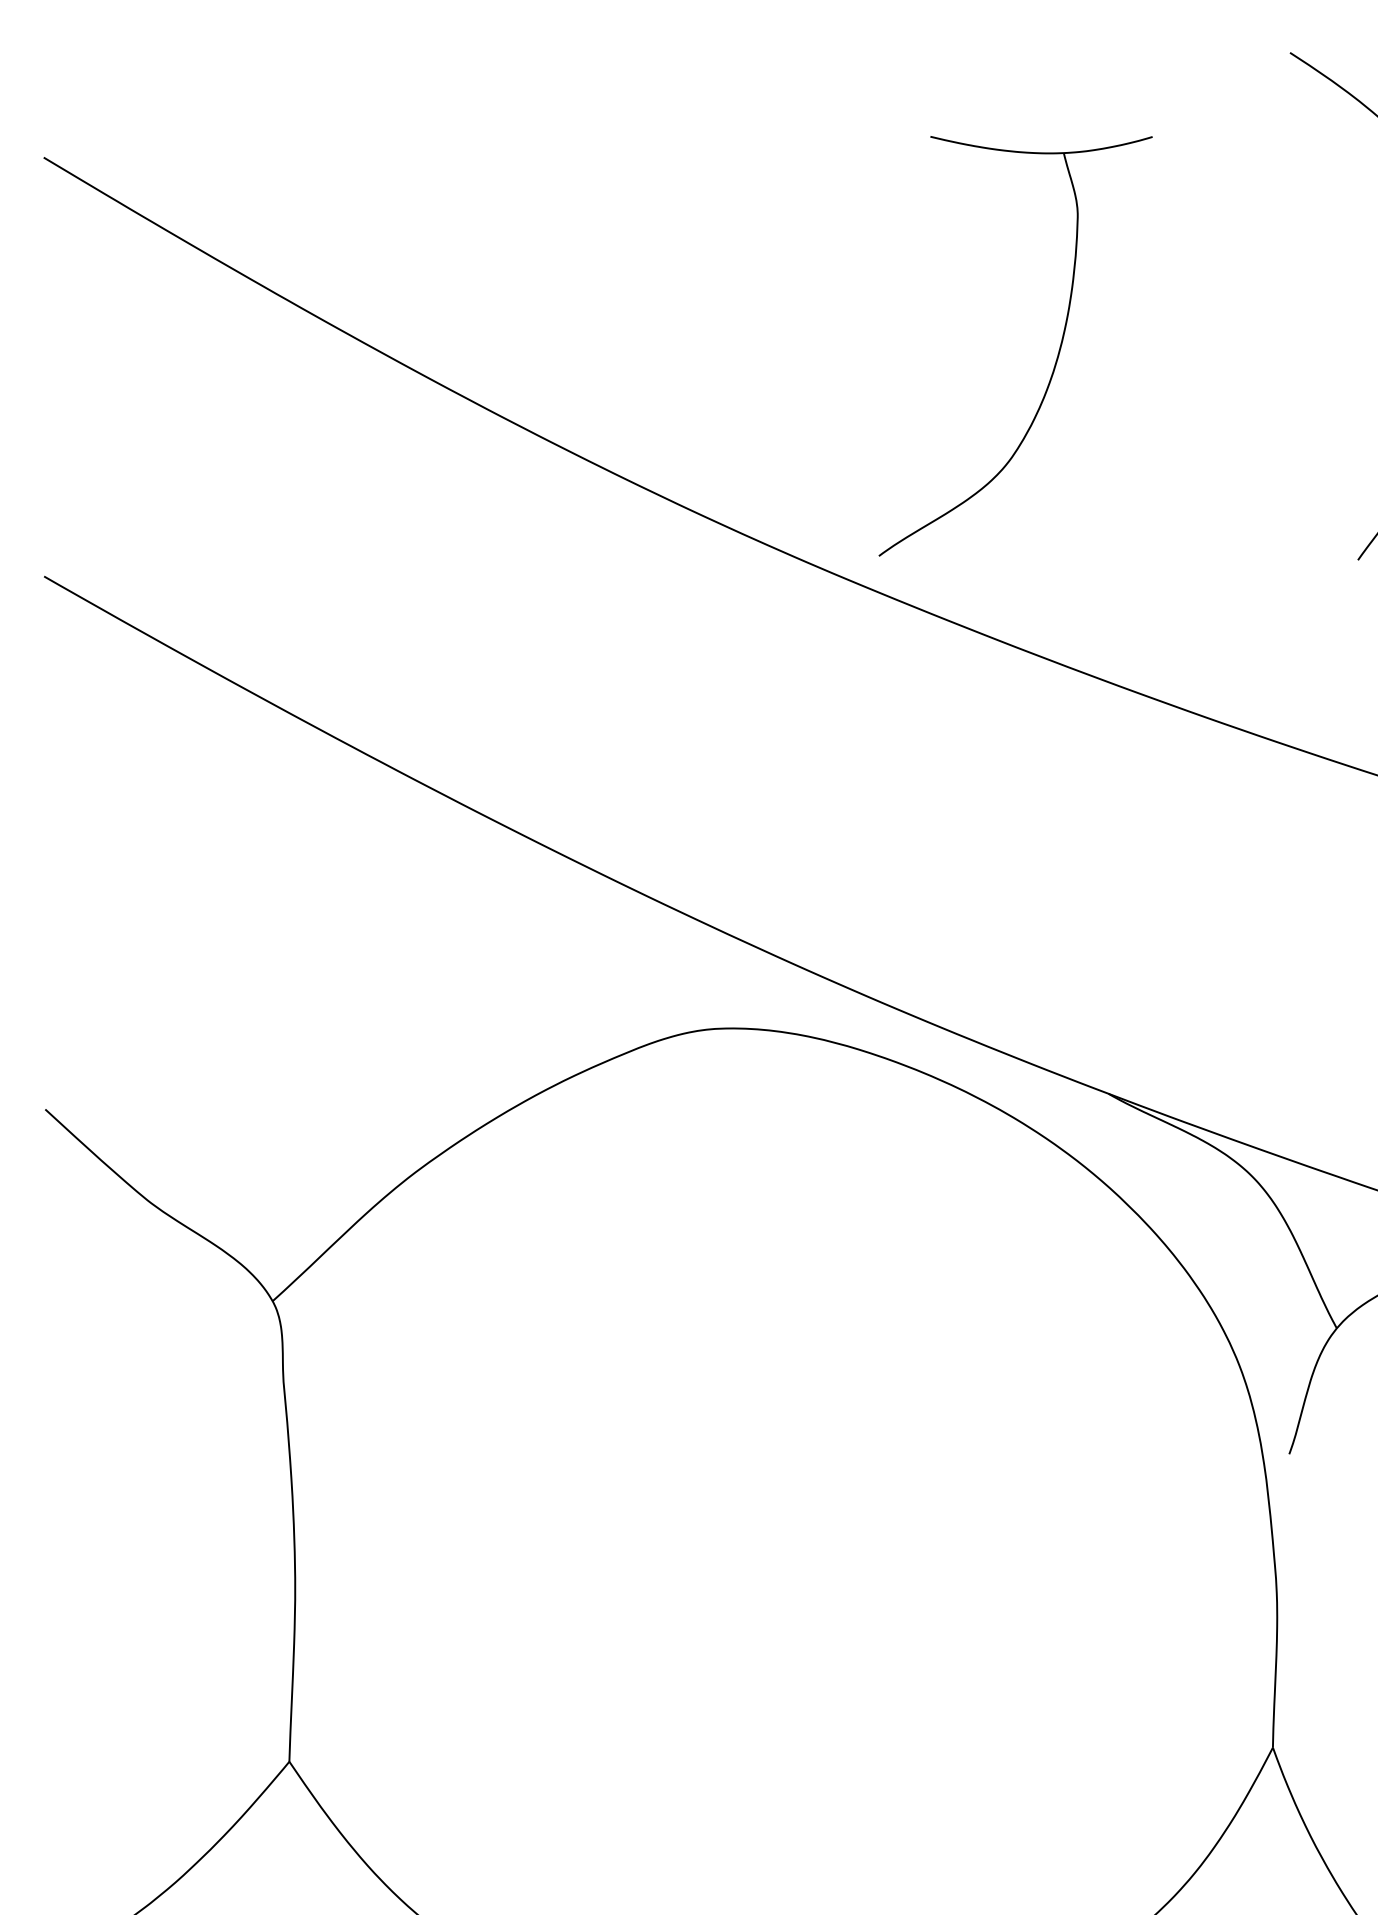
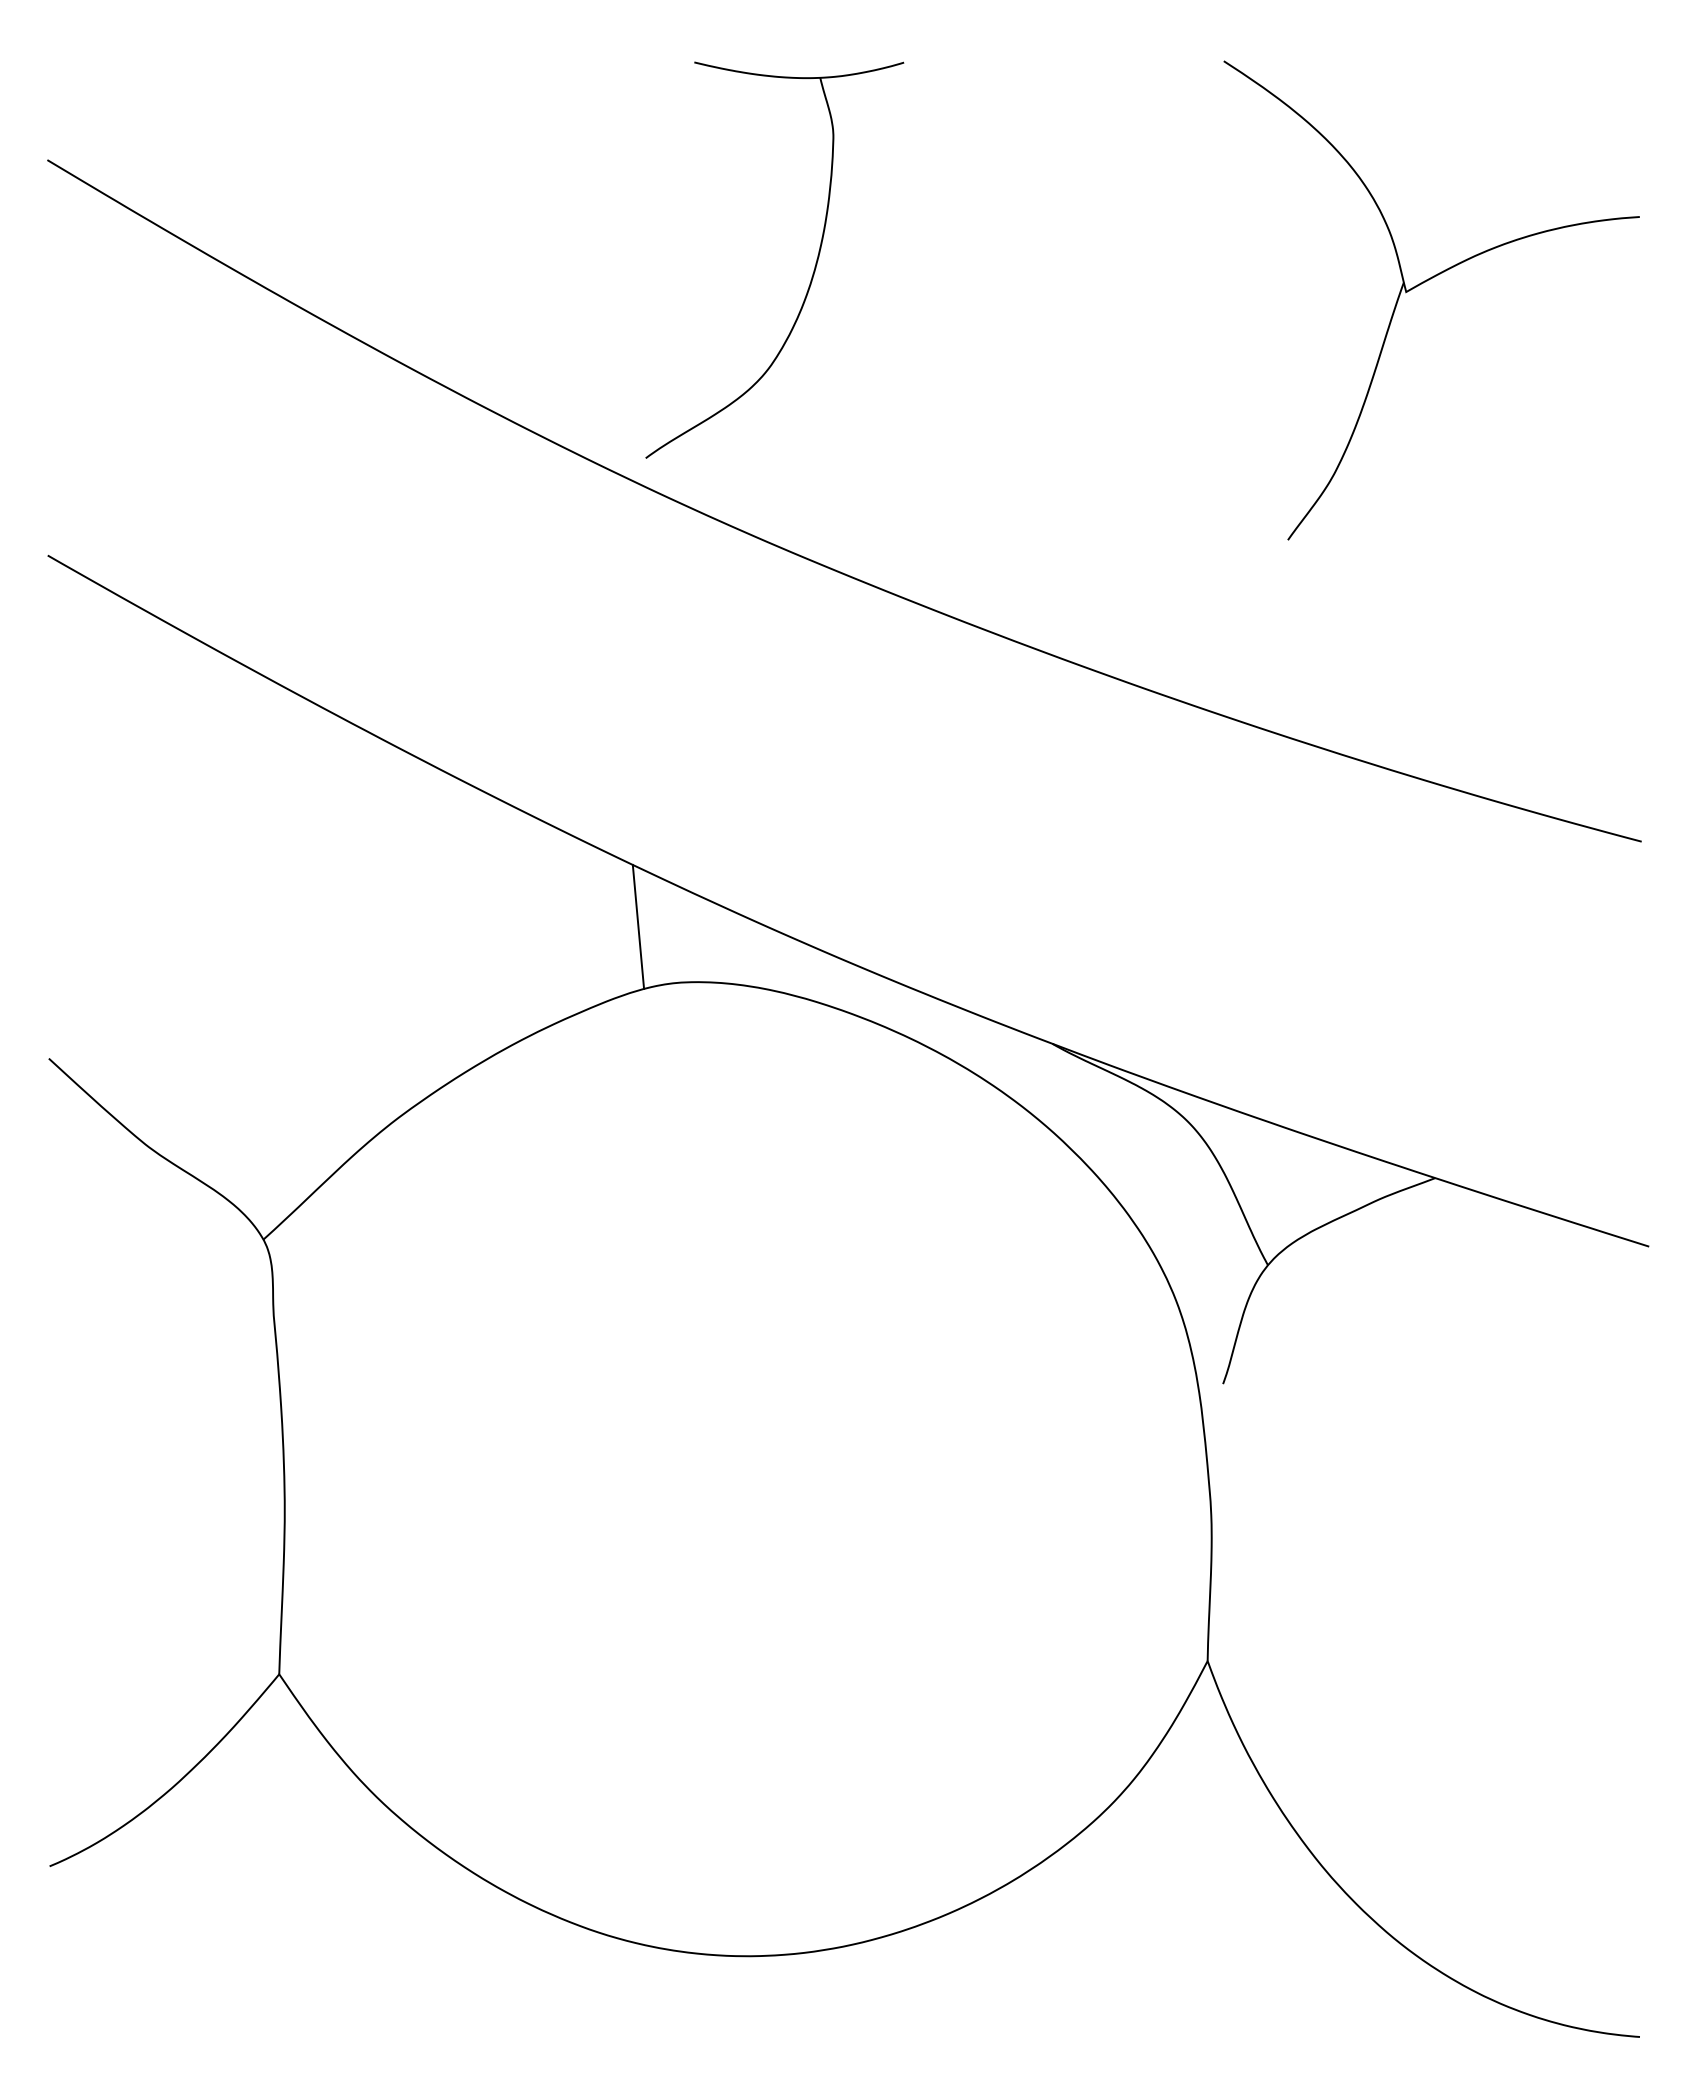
part: (1055, 360) -> (812, 273), moved
line: (669, 969) -> (638, 926), added

